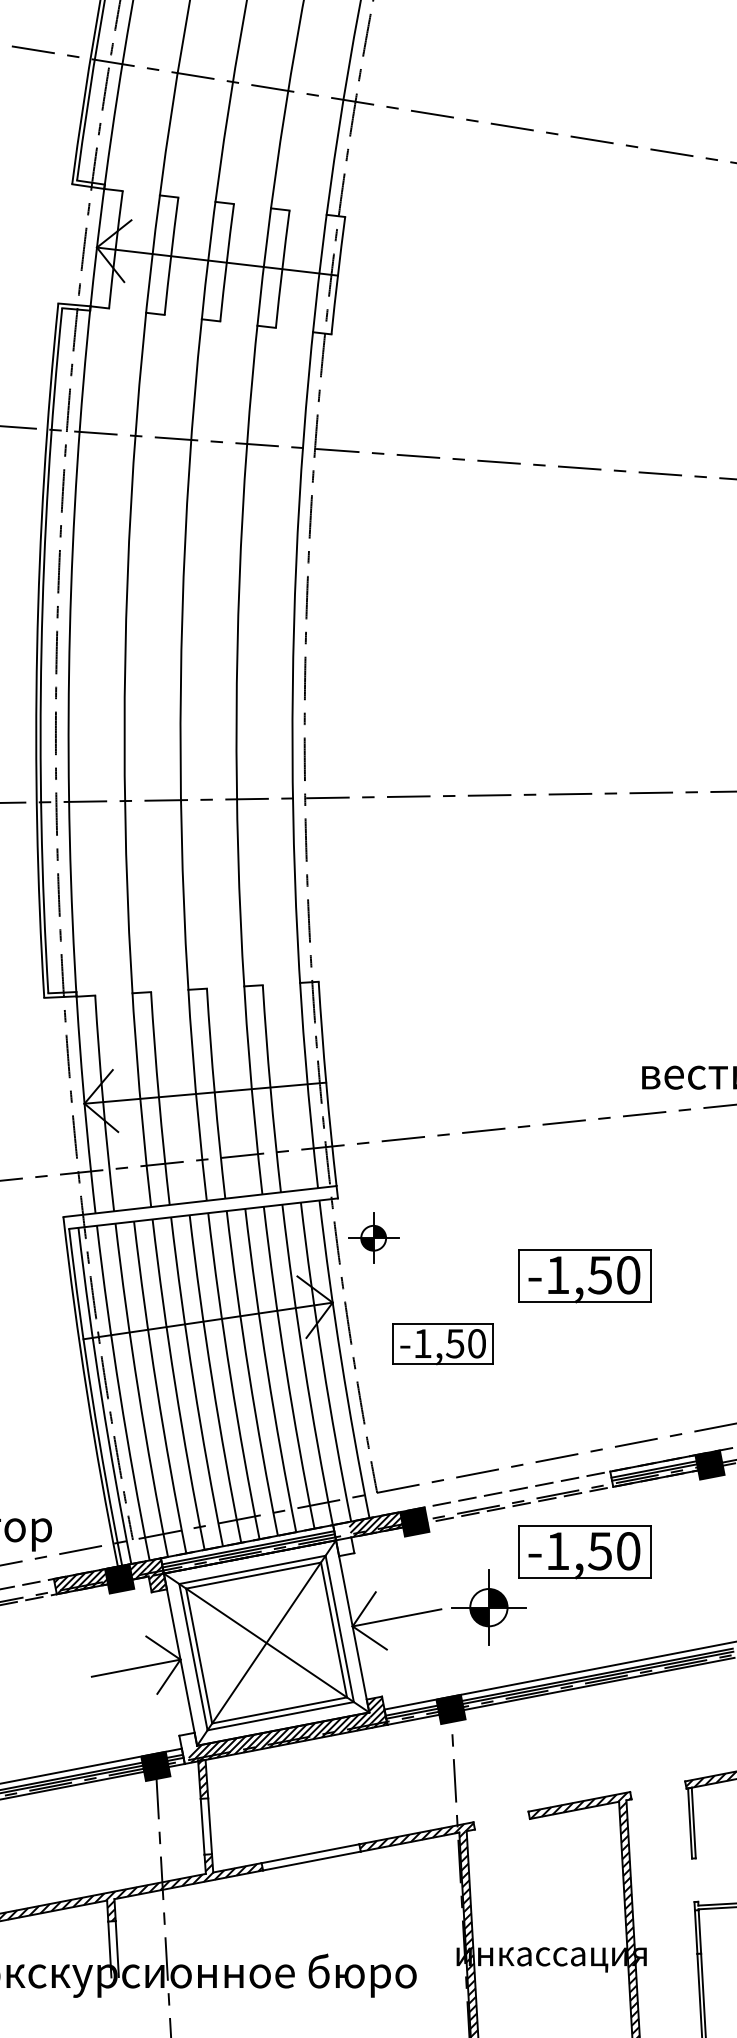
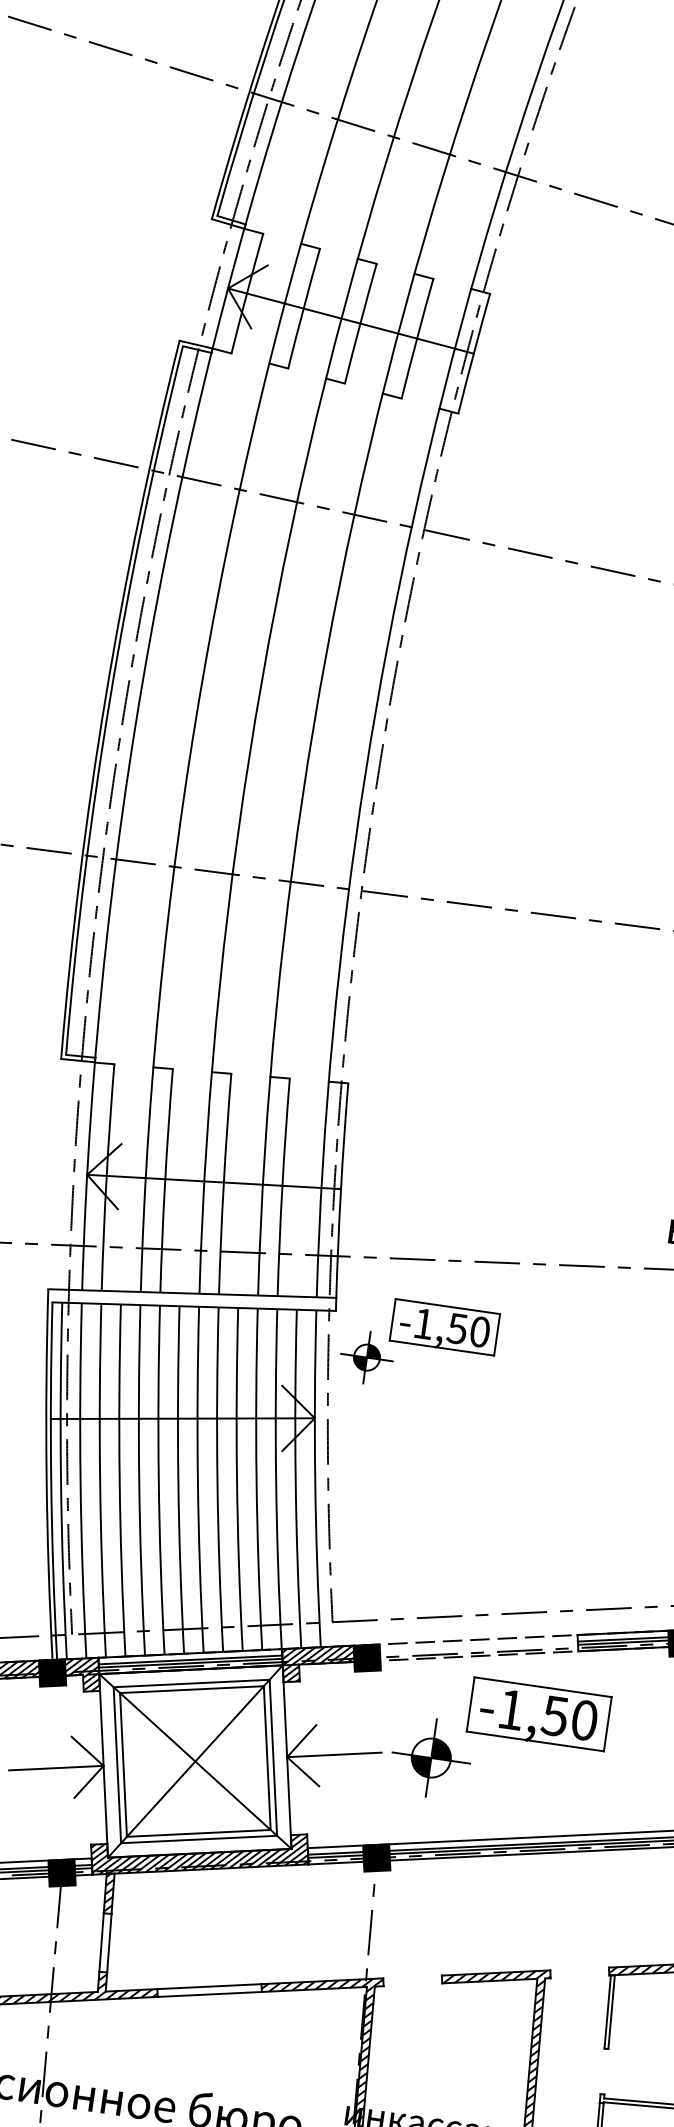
part: (584, 1276) -> (579, 1428), removed
part: (442, 1344) -> (444, 1327), moved
hatch: (343, 1538) -> (290, 1664), added
hatch: (187, 1747) -> (97, 1858), added

